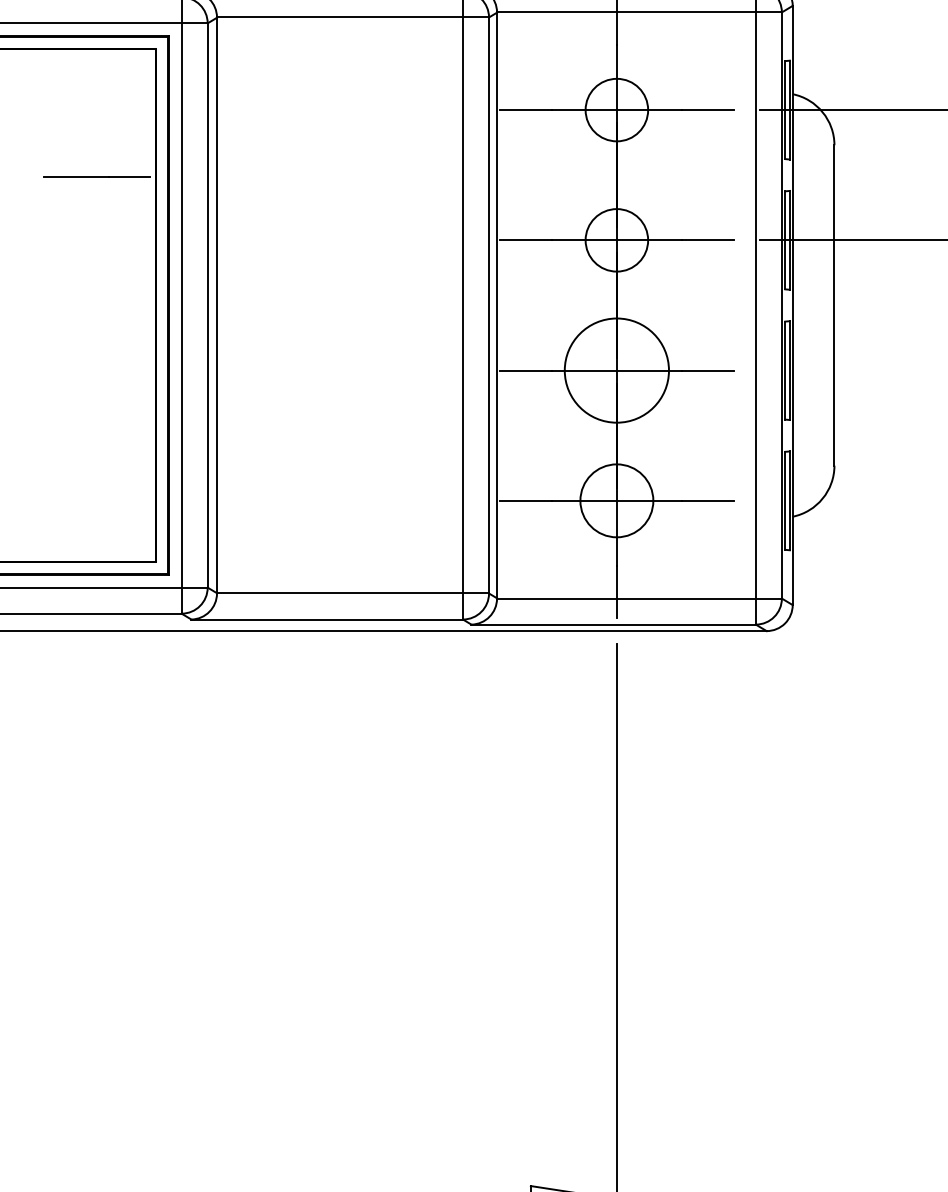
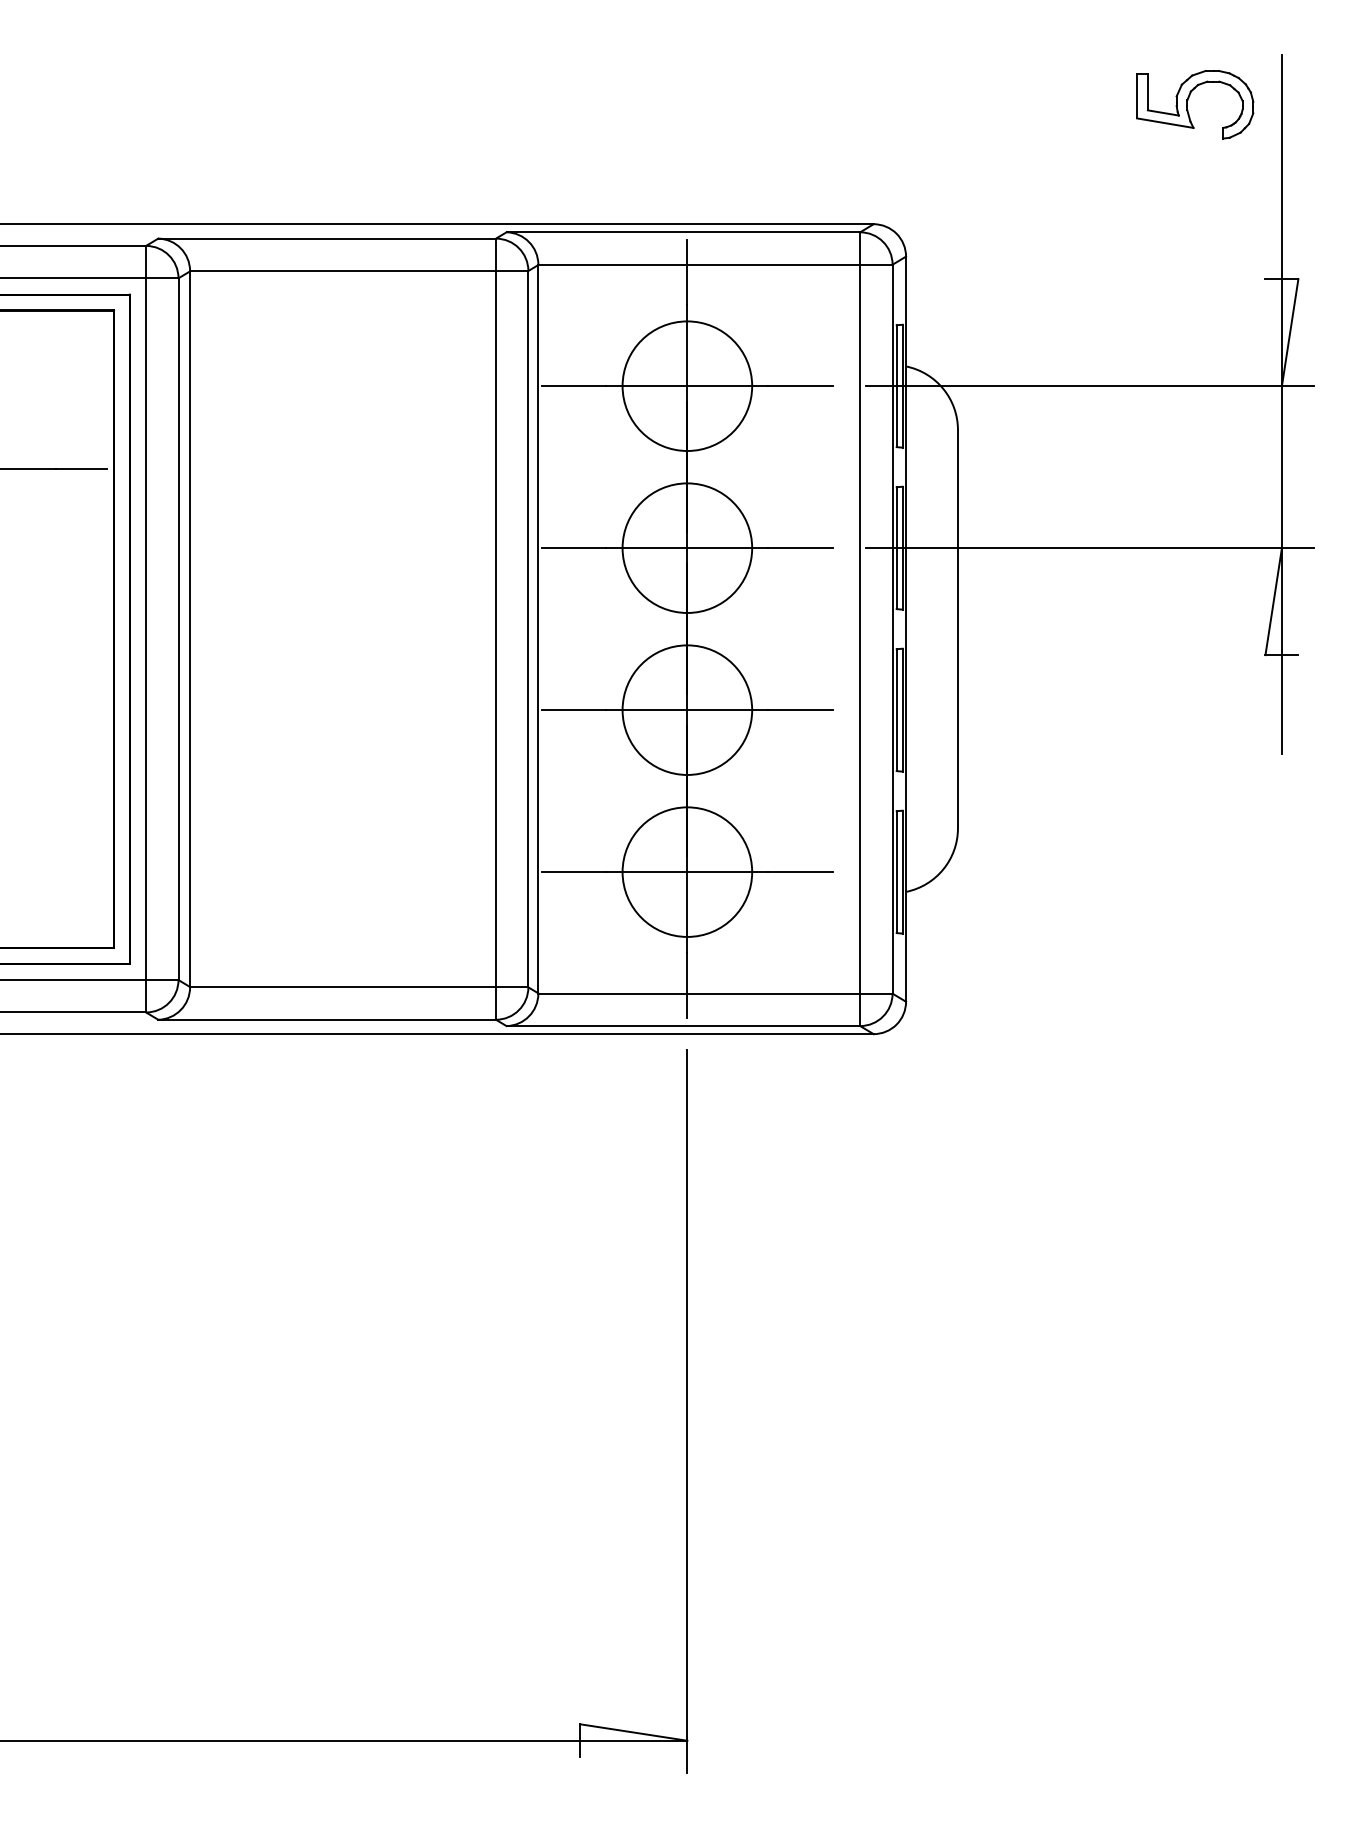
circle: (616, 110) -> (687, 386), size x1.67
circle: (616, 239) -> (687, 547), size x1.67
circle: (616, 500) -> (687, 871), size x1.43

